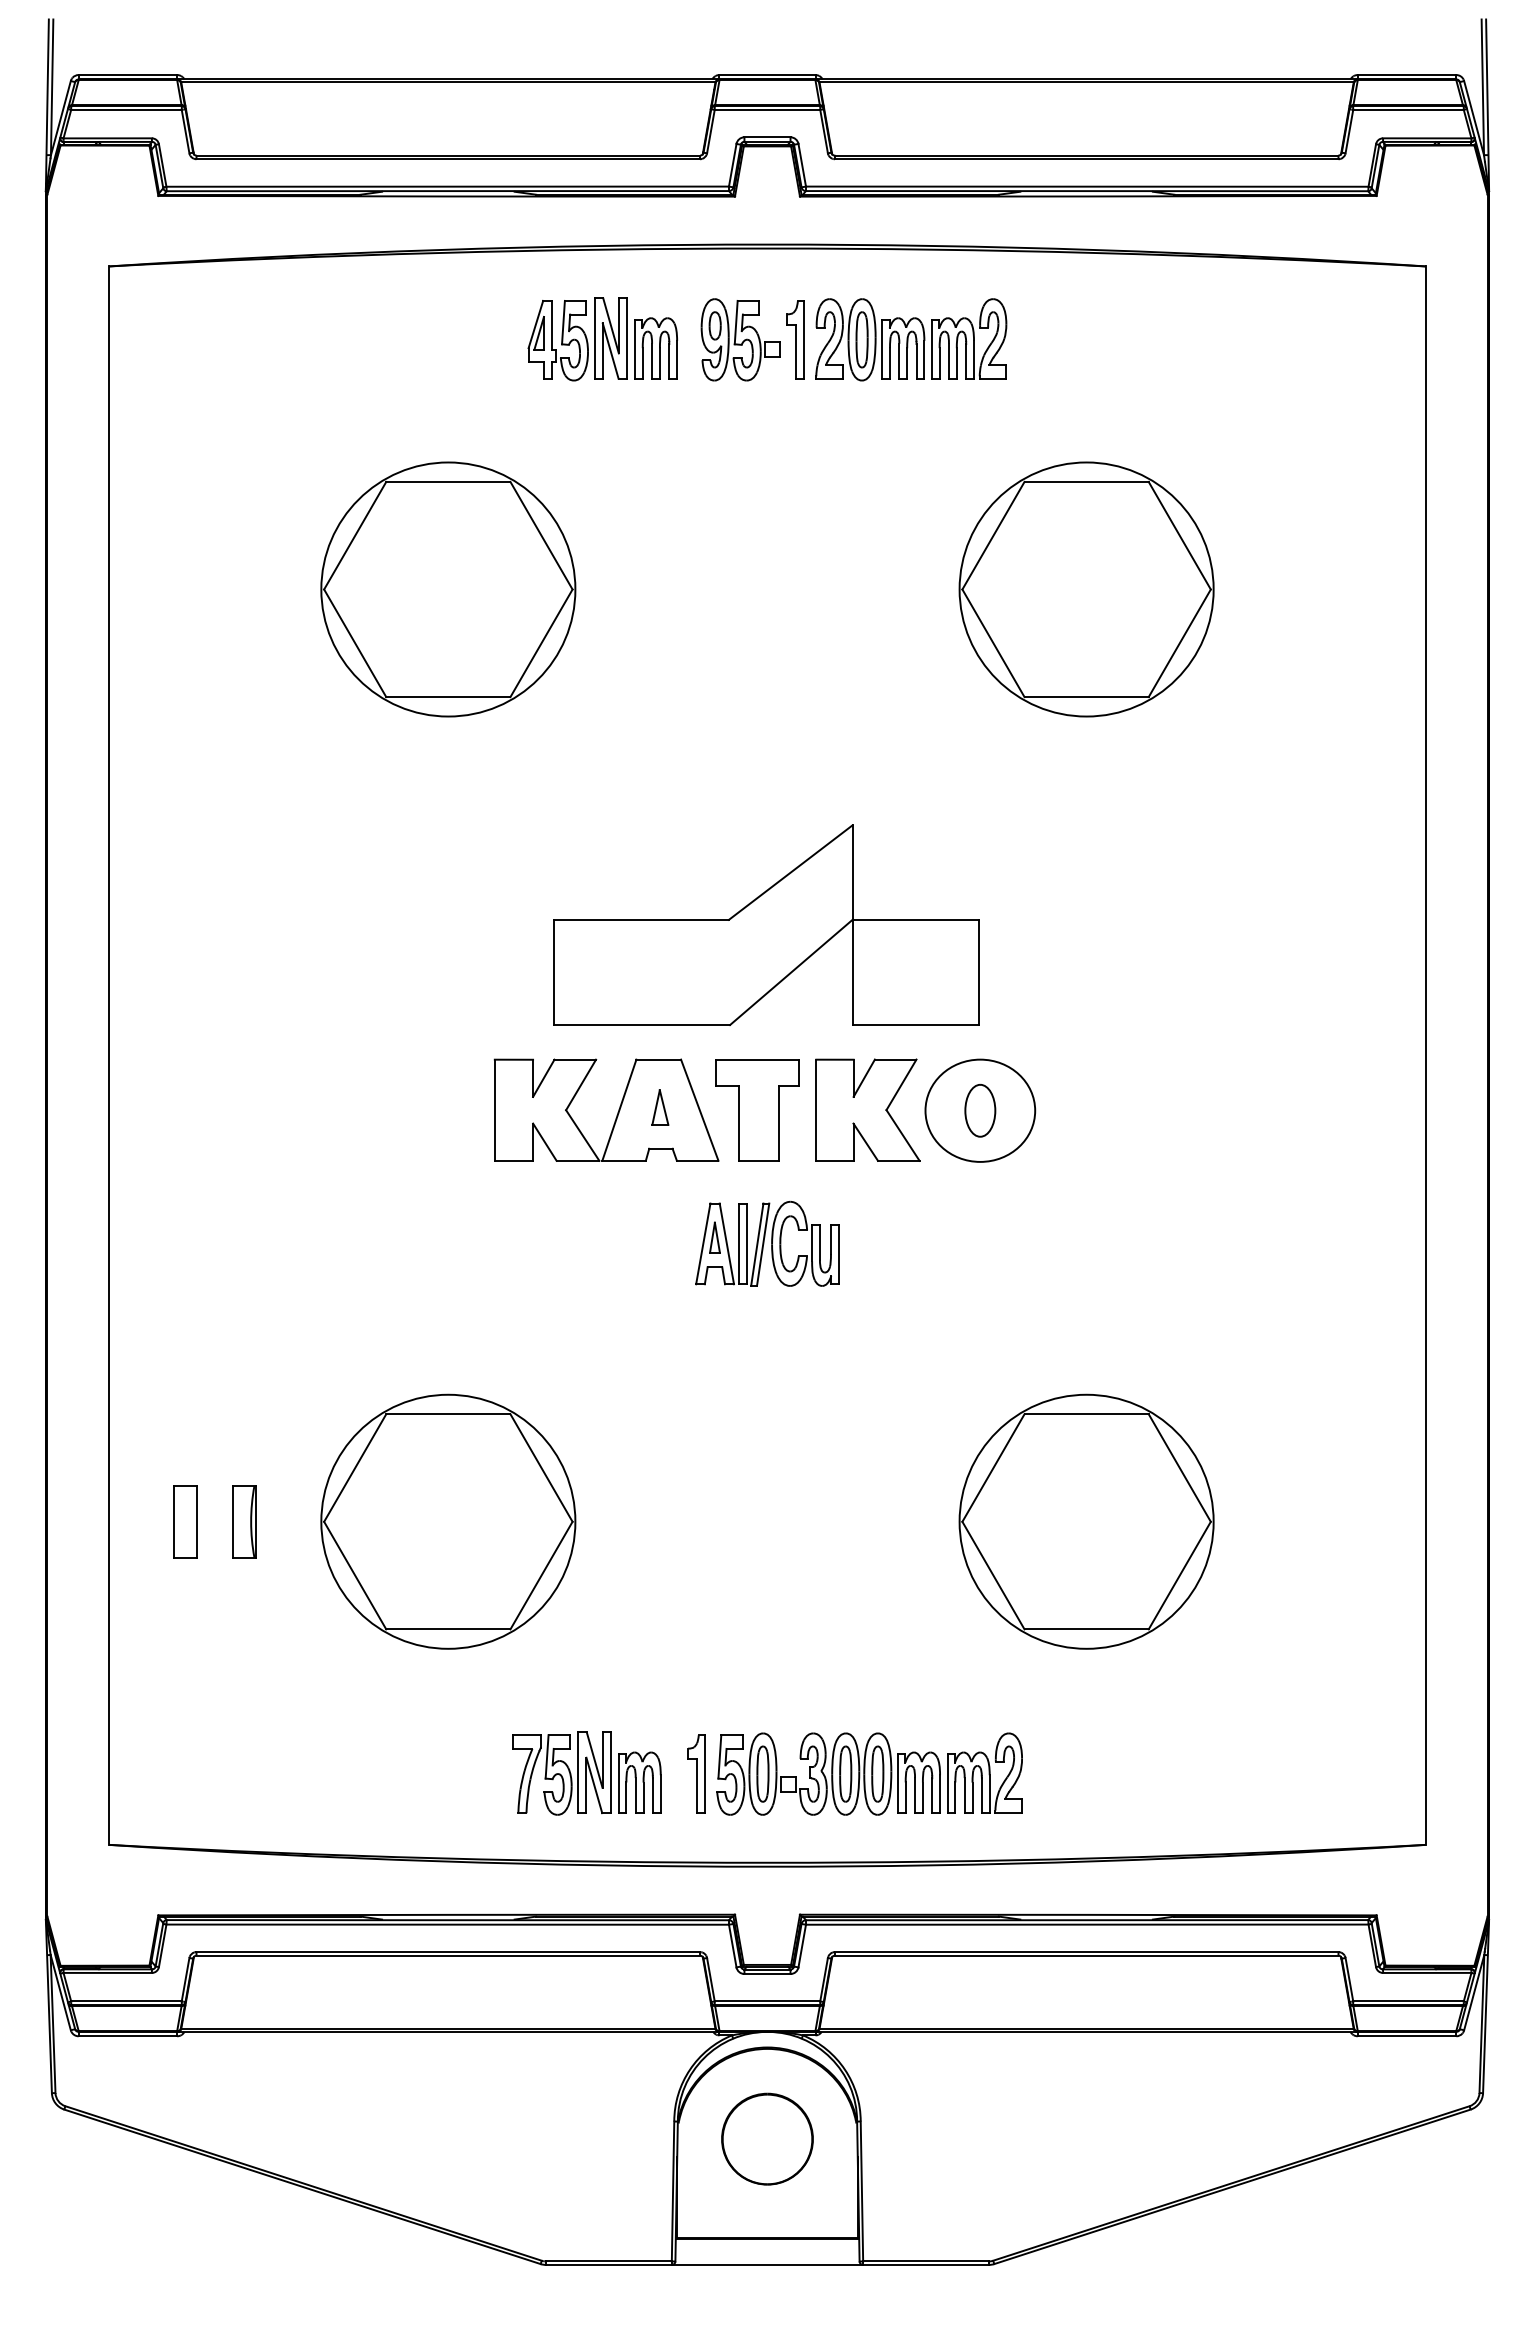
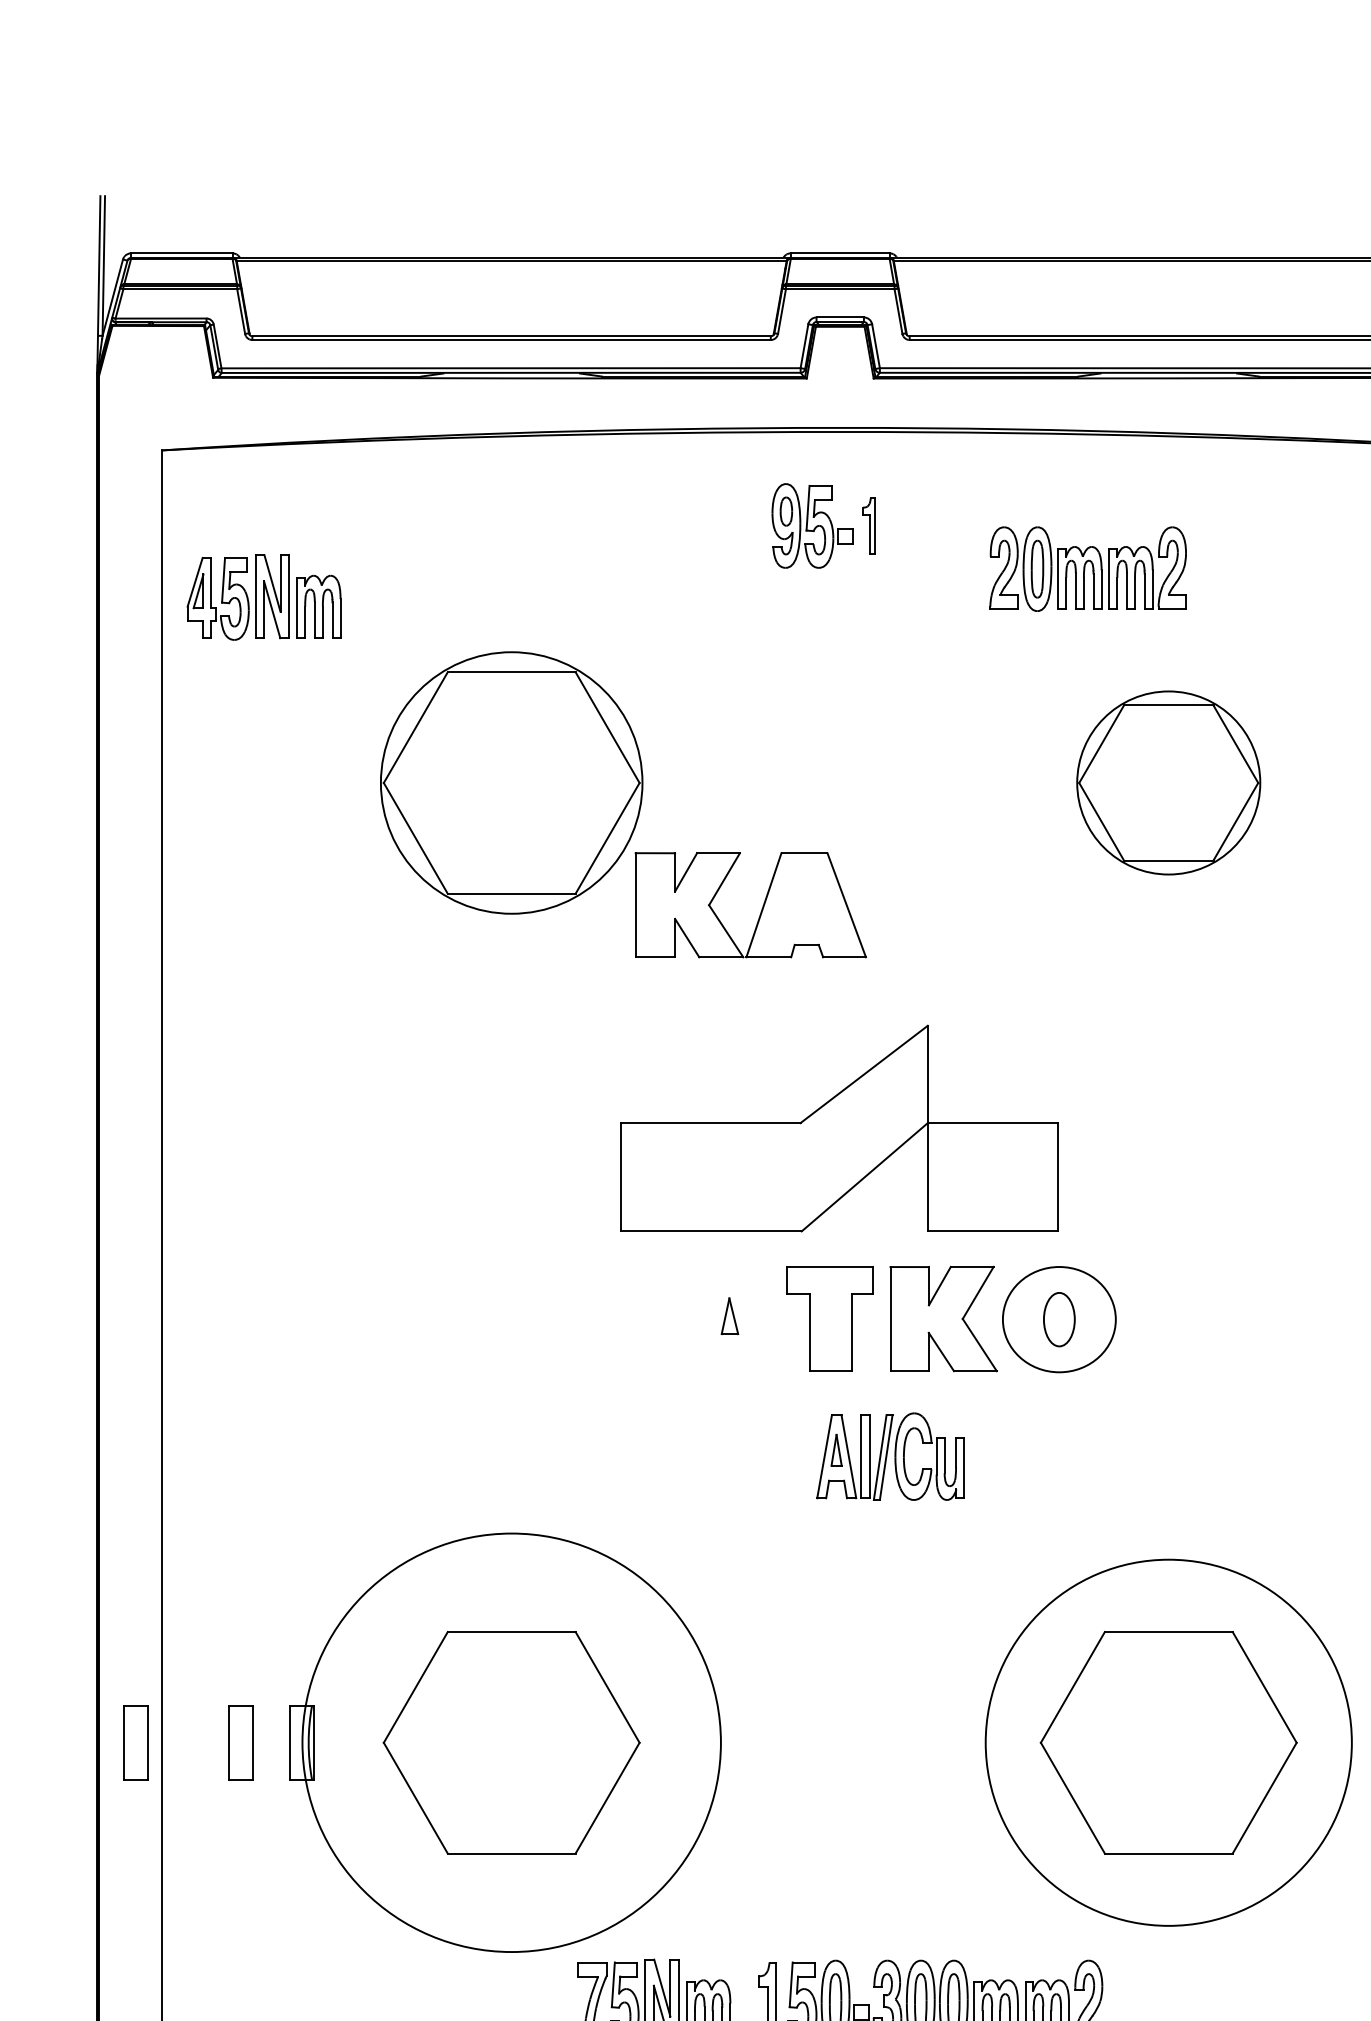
part: (602, 339) -> (263, 597), moved
part: (795, 339) -> (869, 525), size x0.7
part: (911, 339) -> (1088, 568), moved
part: (1086, 589) -> (1168, 782), size x0.7
part: (617, 1112) -> (762, 907), moved
part: (767, 1243) -> (890, 1456), moved
part: (83, 1521) -> (136, 1742), added
circle: (448, 1521) -> (511, 1742), size x1.6
circle: (1086, 1521) -> (1168, 1742), size x1.4

